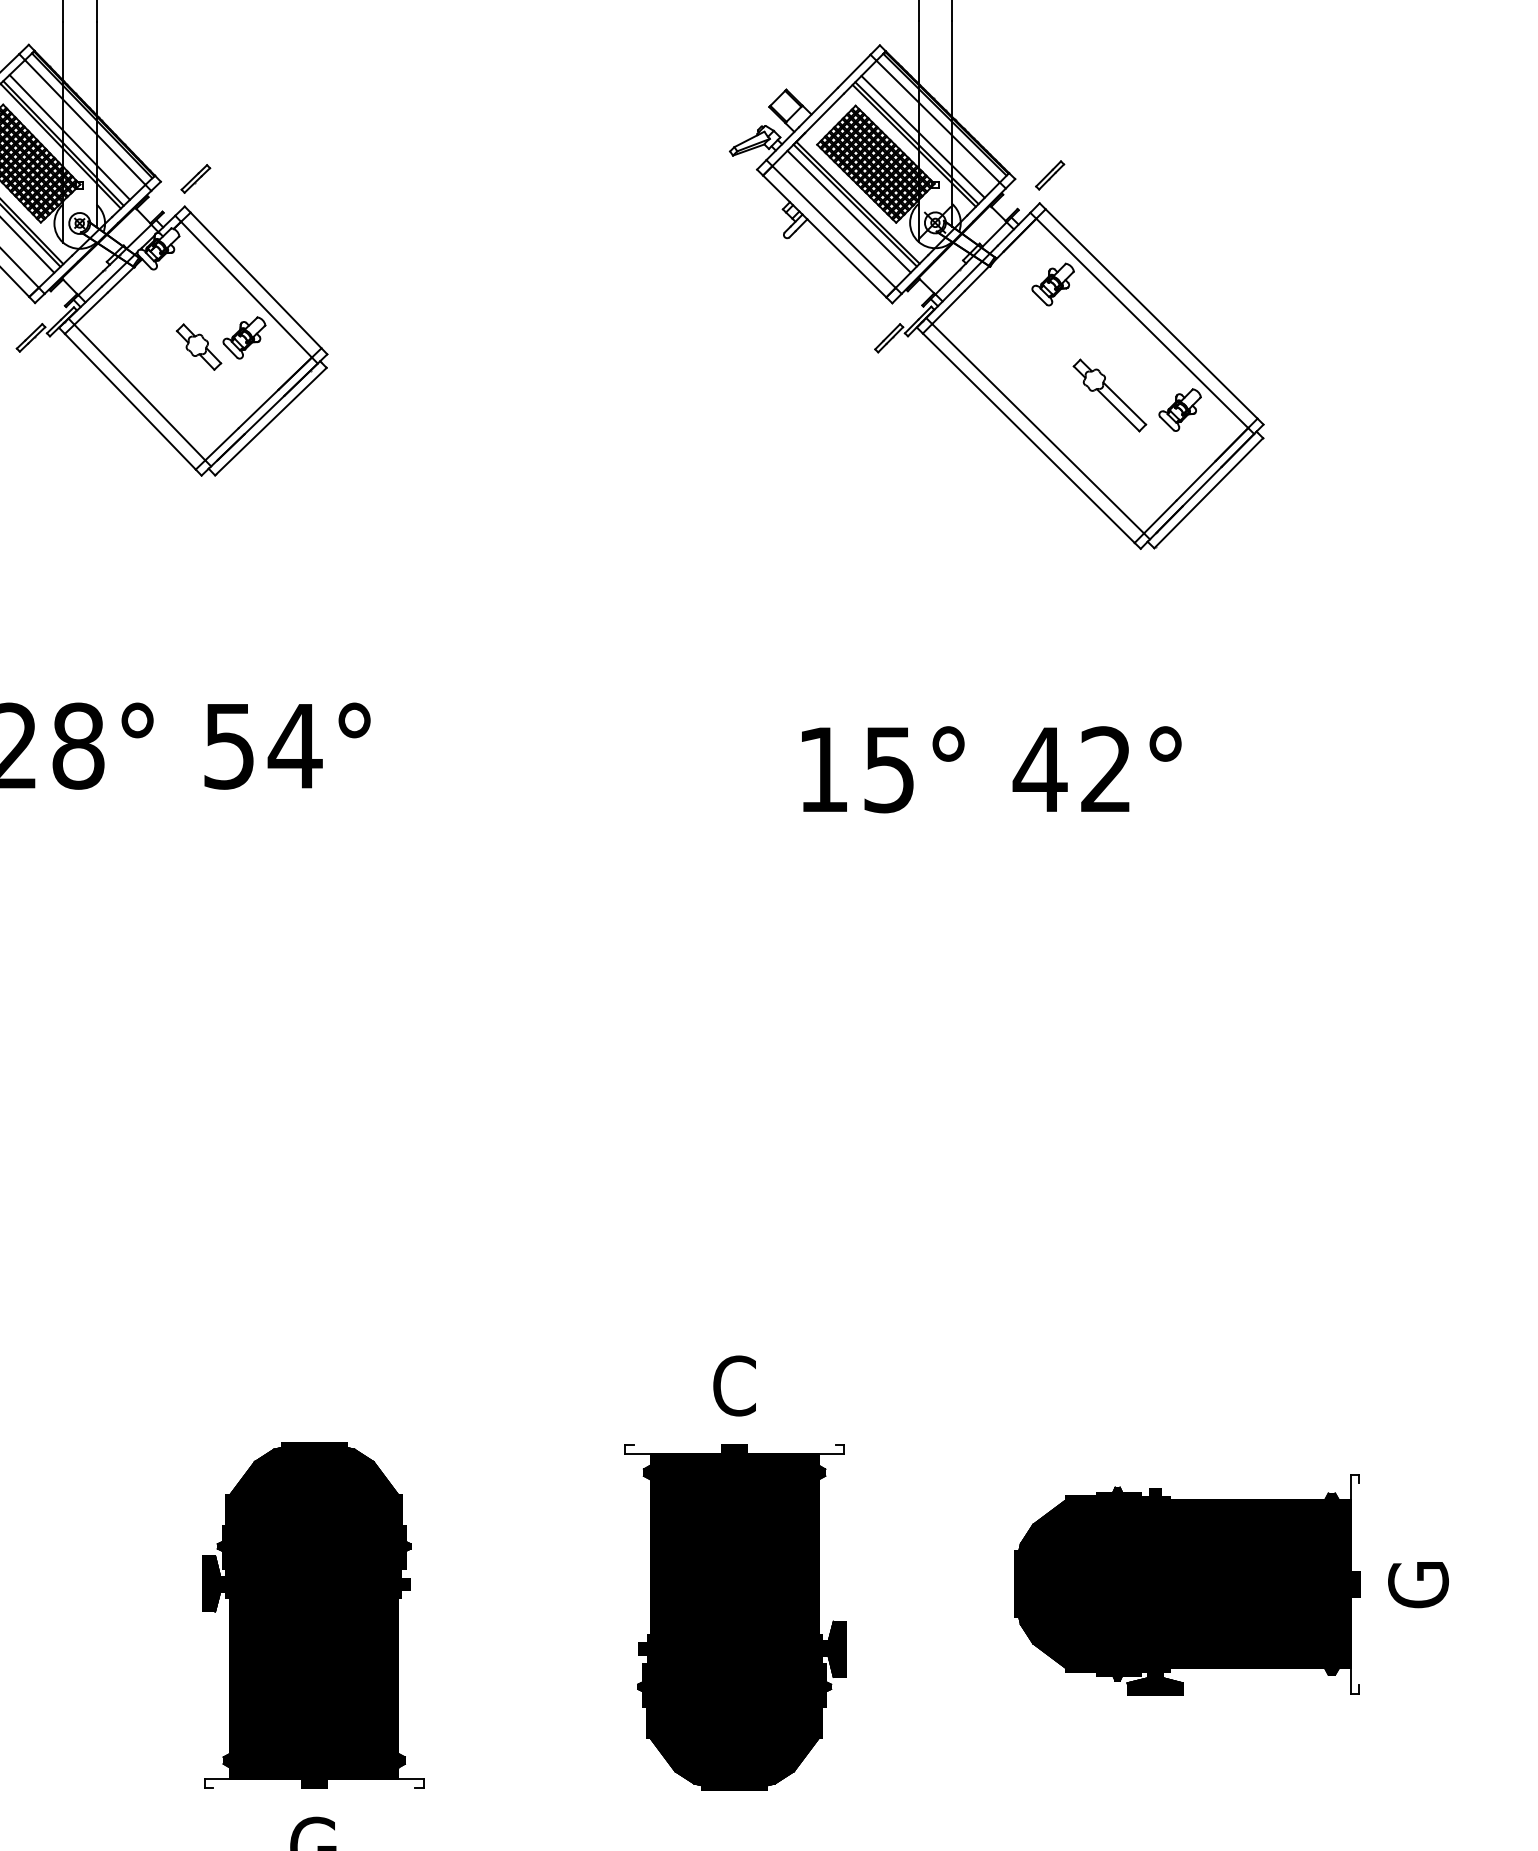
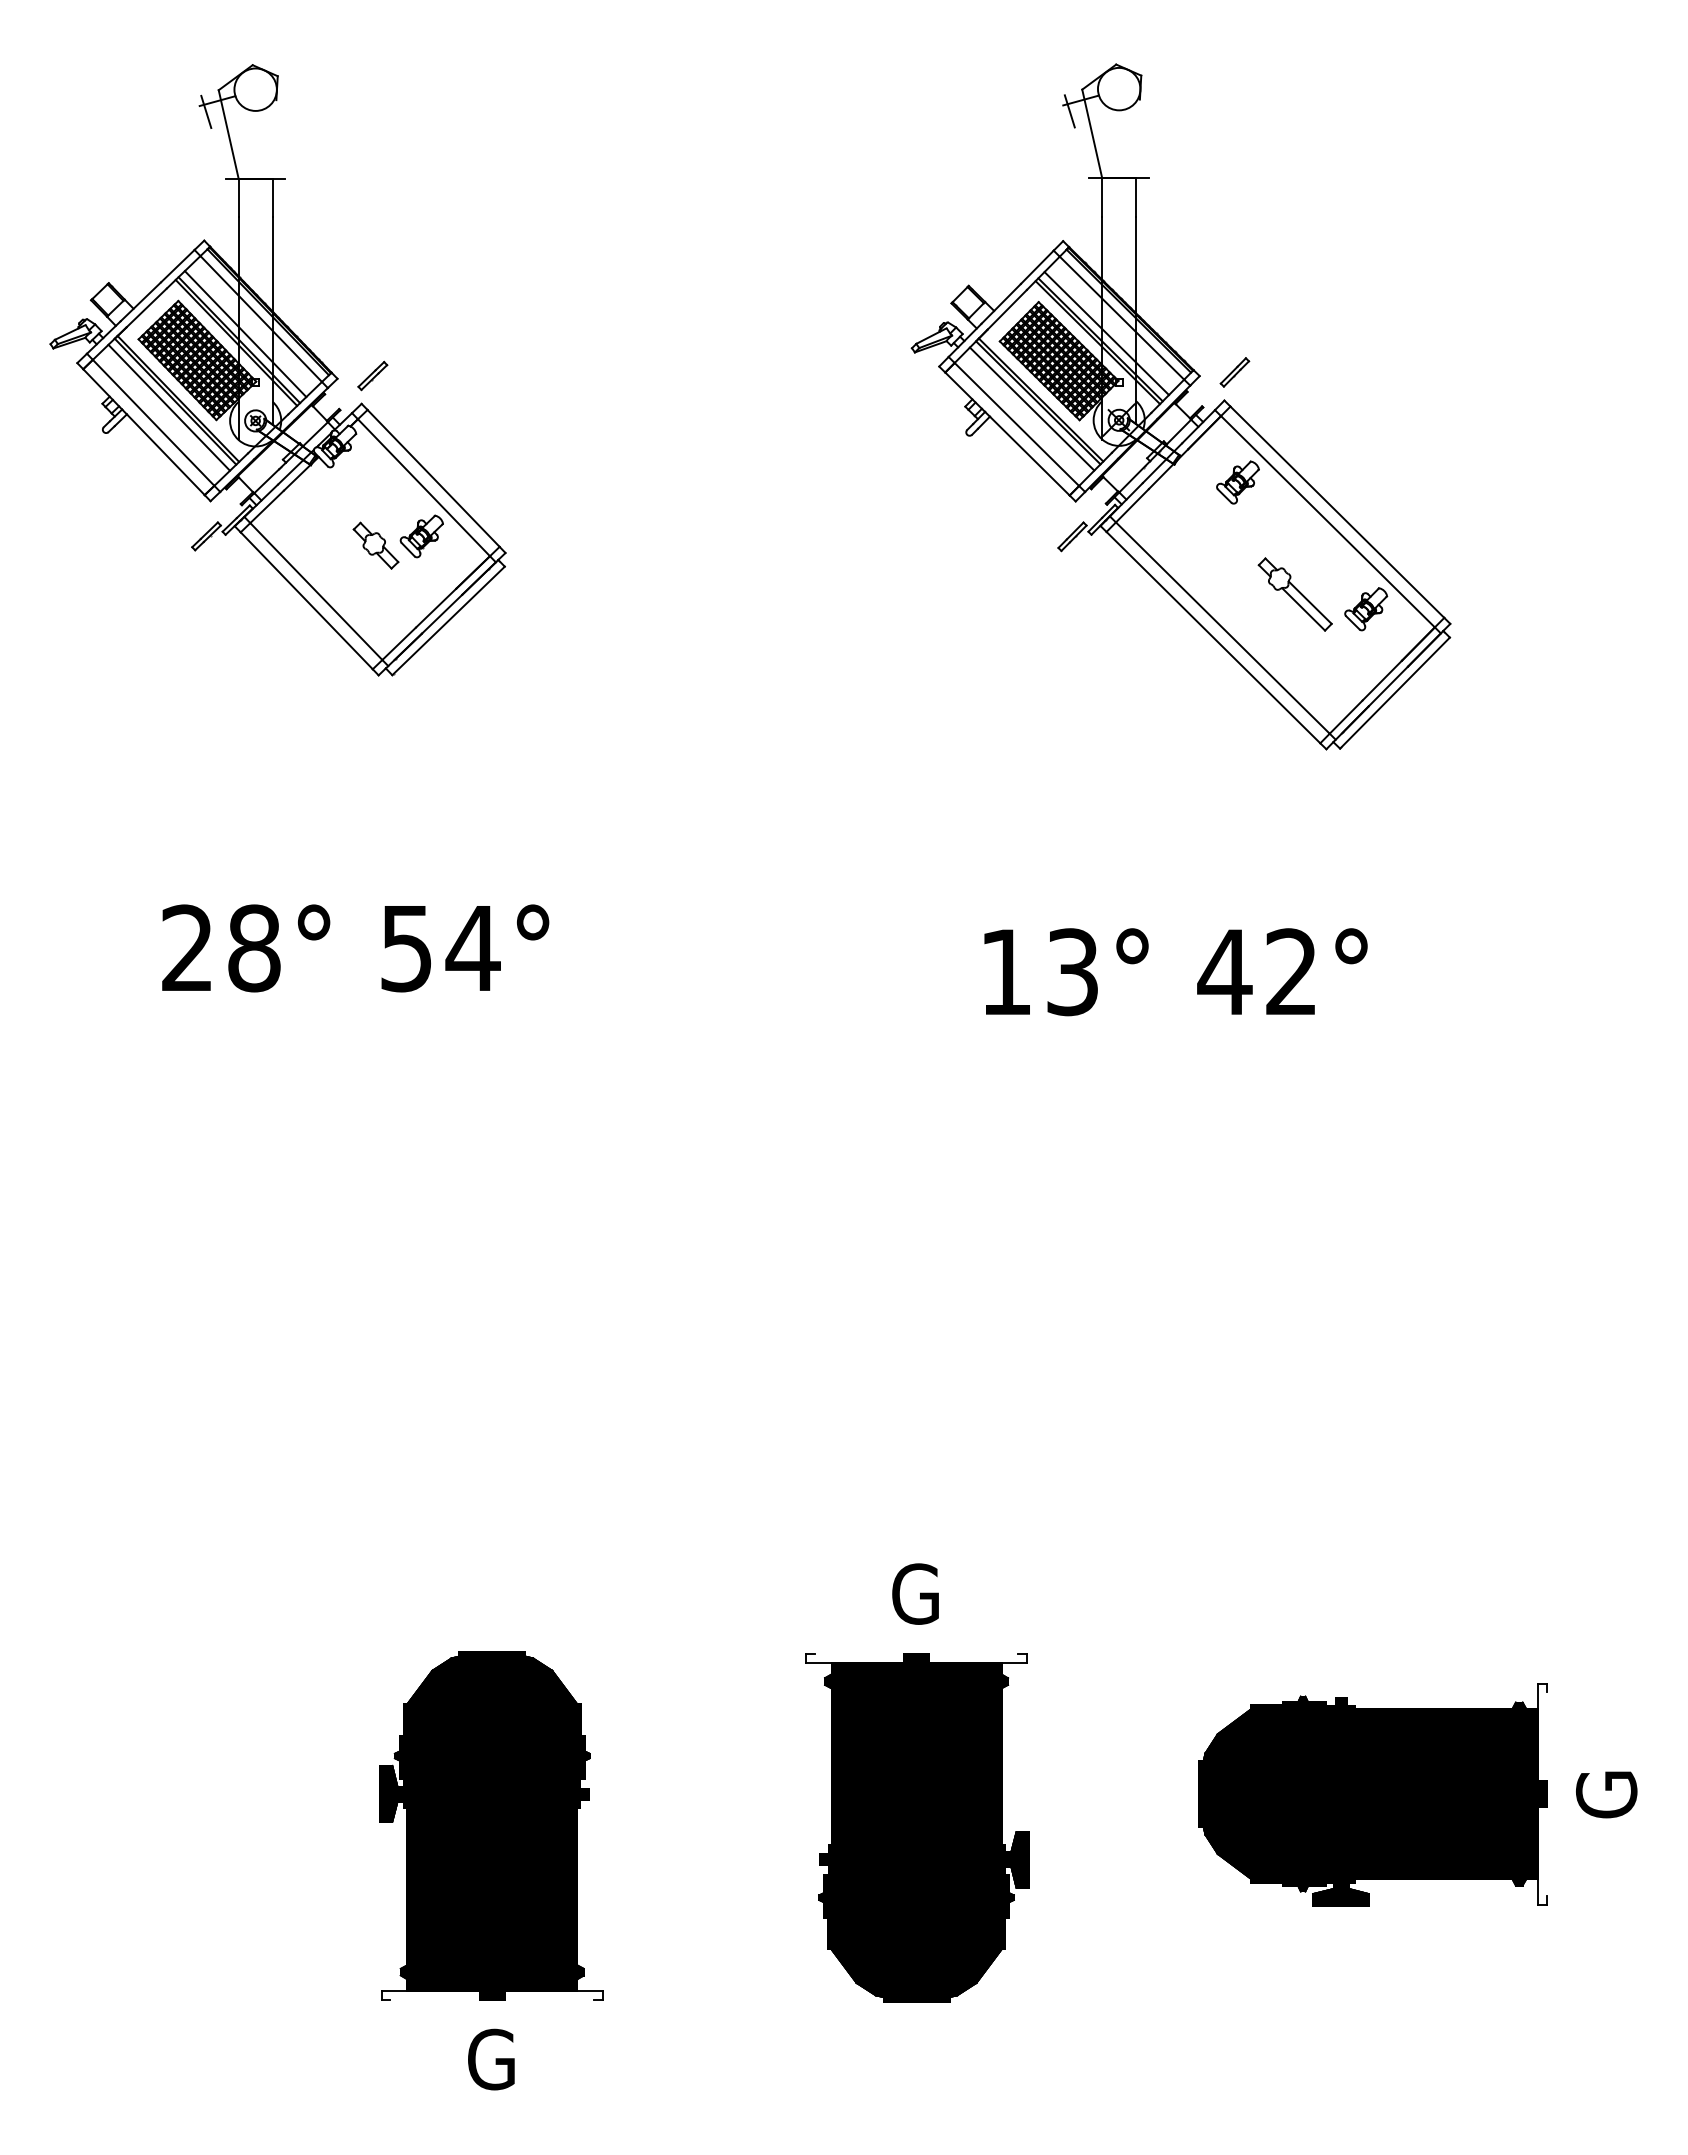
text: (889, 769) -> (1072, 971), 15° -> 13°
text: (733, 1385) -> (915, 1593), C -> G

